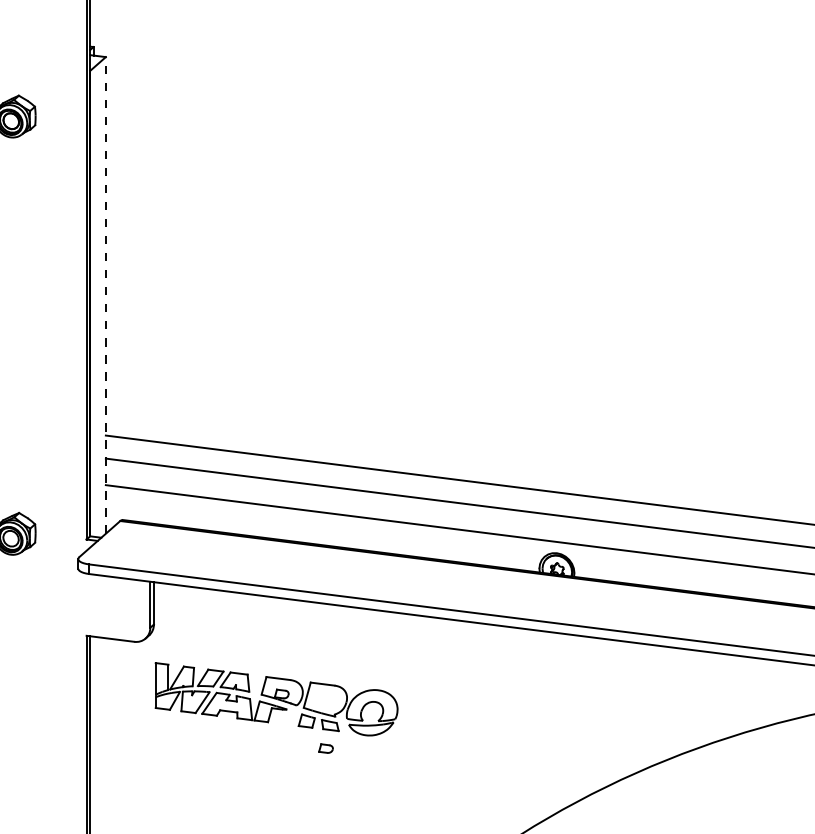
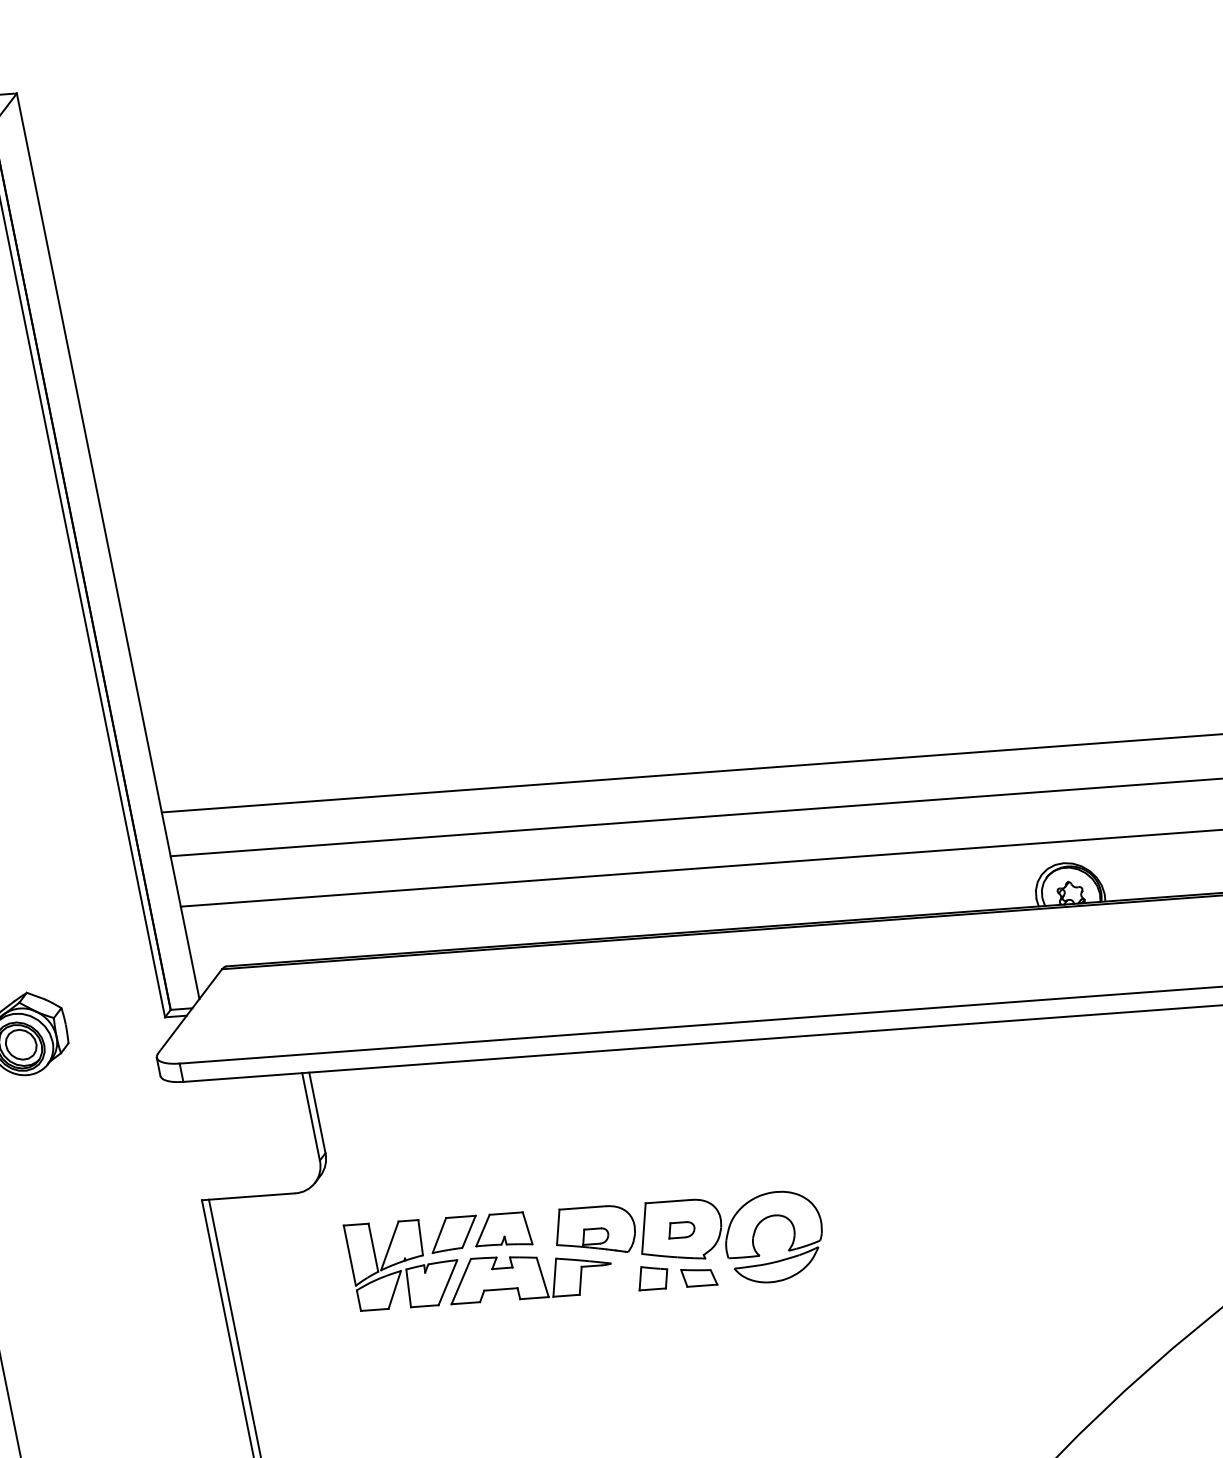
line: (105, 294) -> (107, 544), dashed -> solid
part: (325, 748) -> (680, 1229), moved

